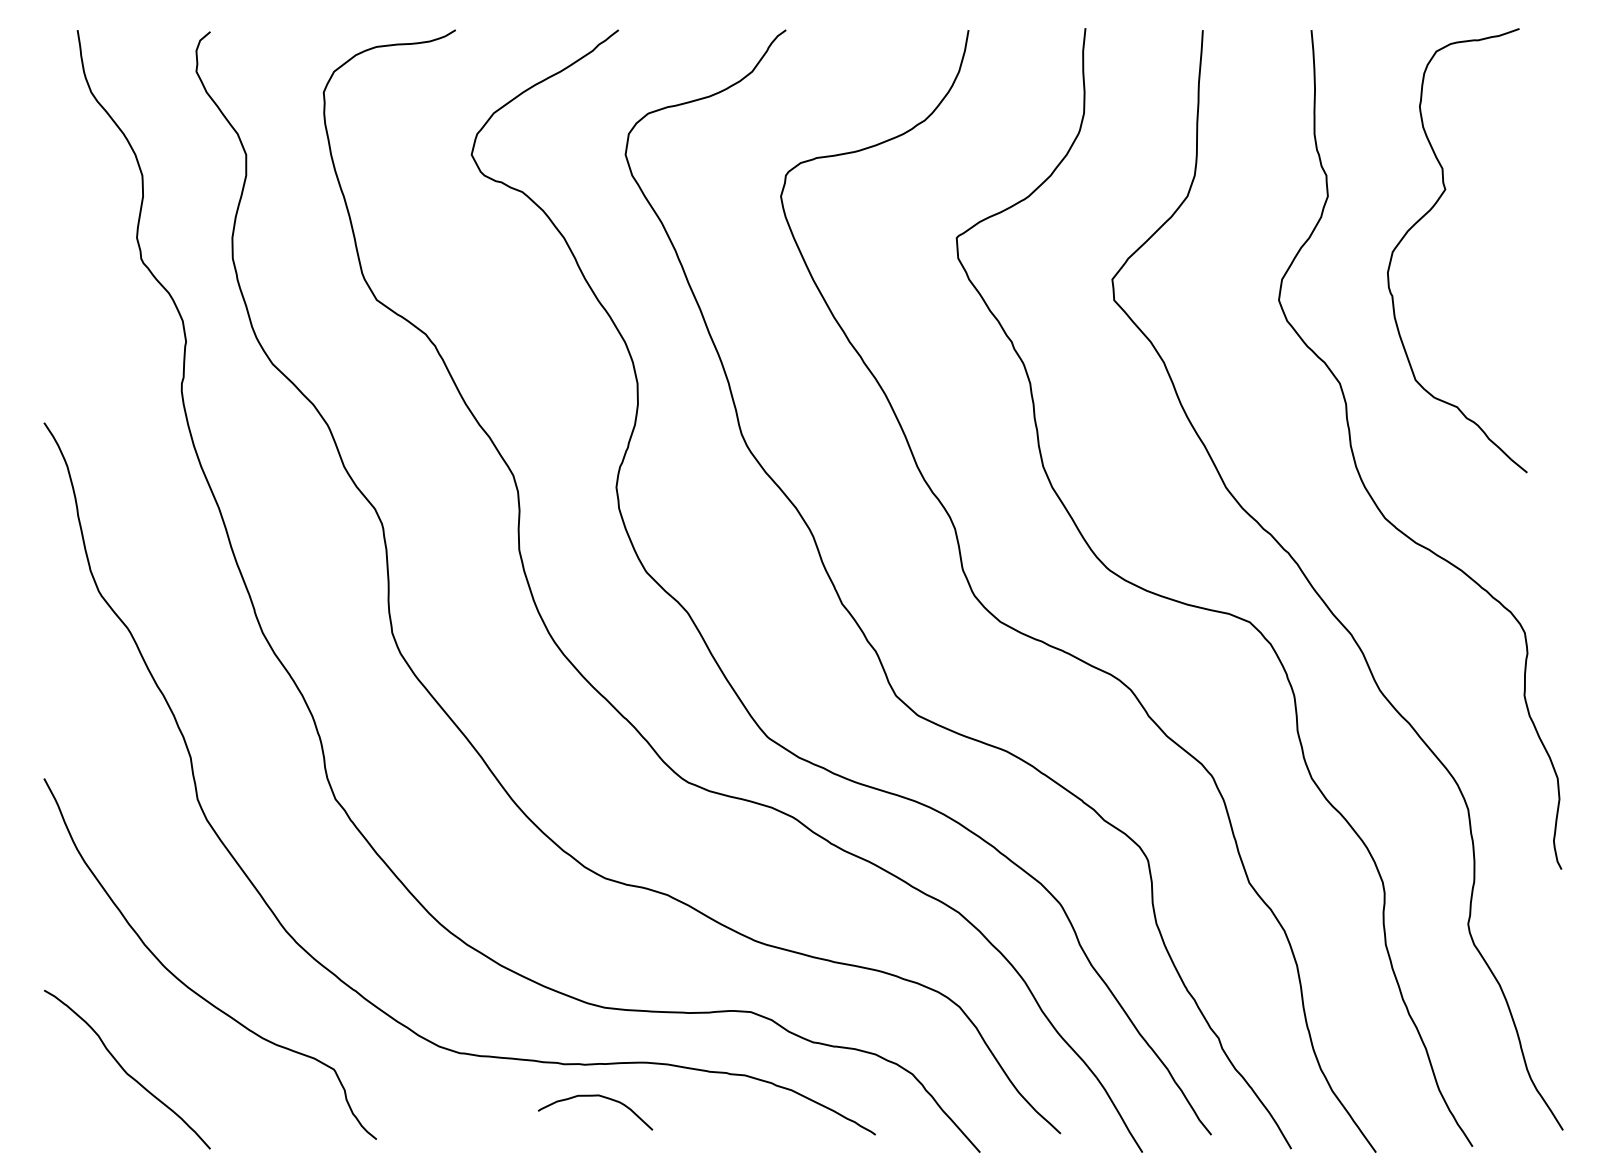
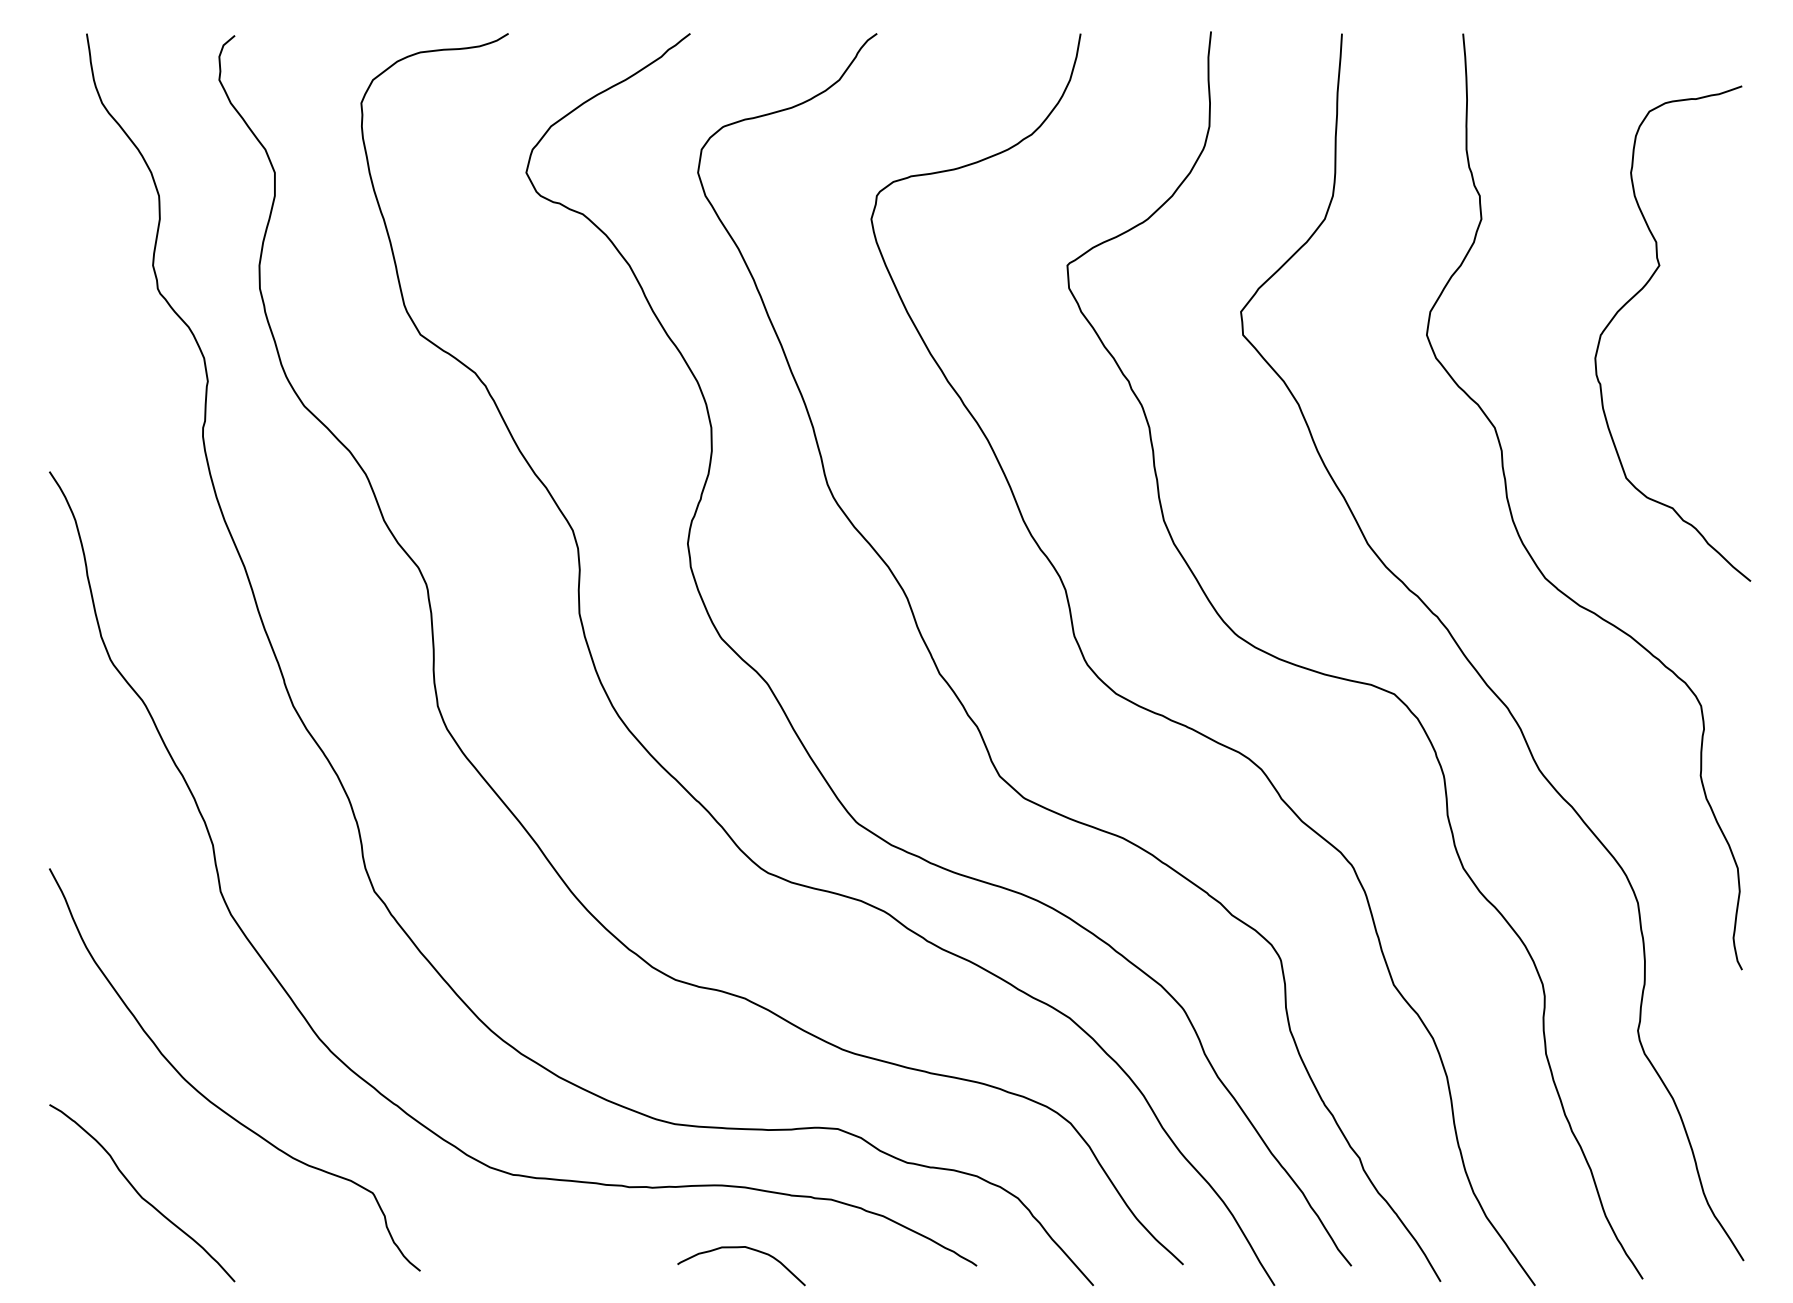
curve: (1423, 217) -> (1635, 296), moved
curve: (593, 1096) -> (739, 1248), moved

